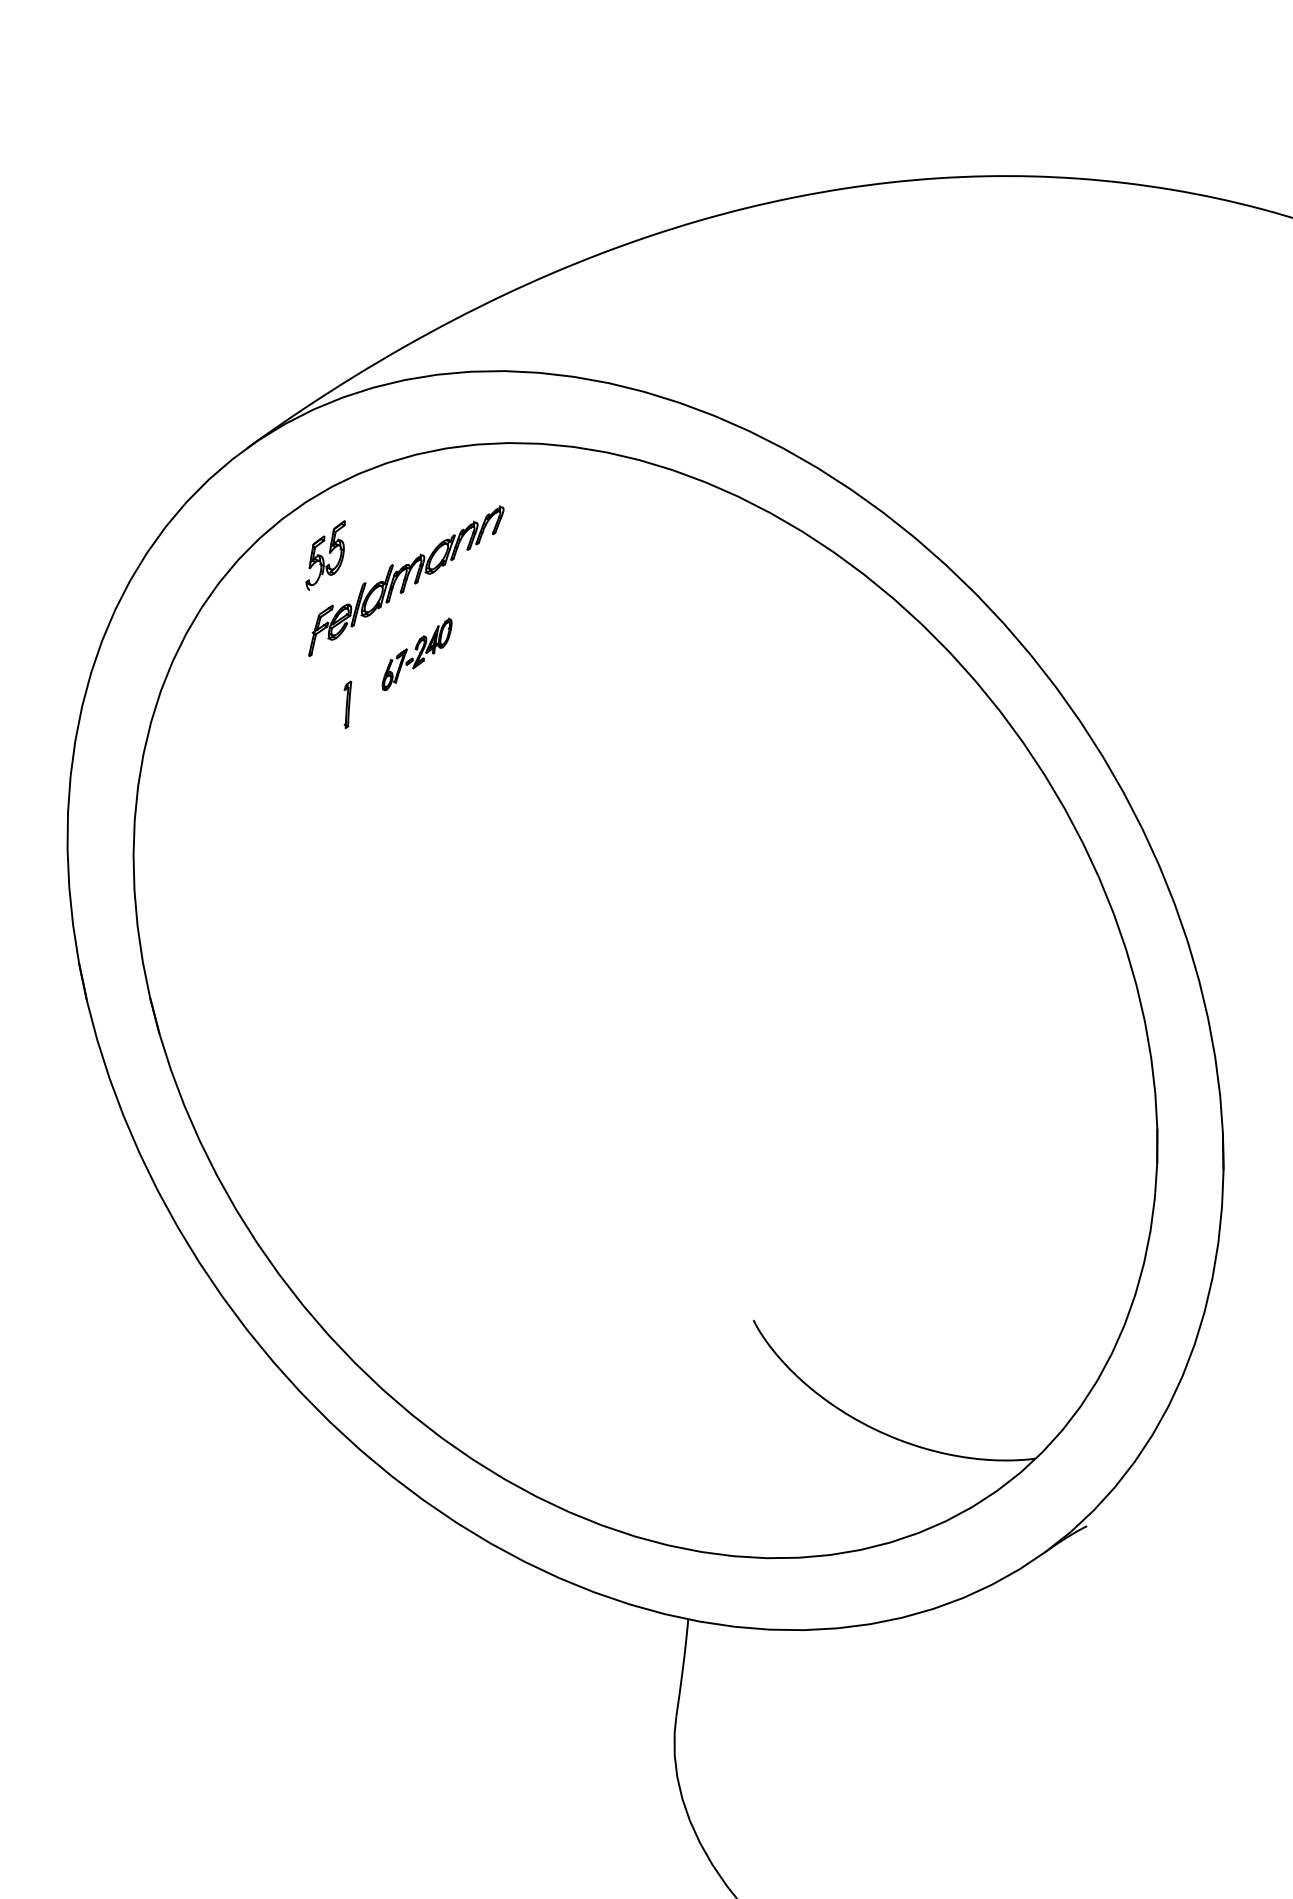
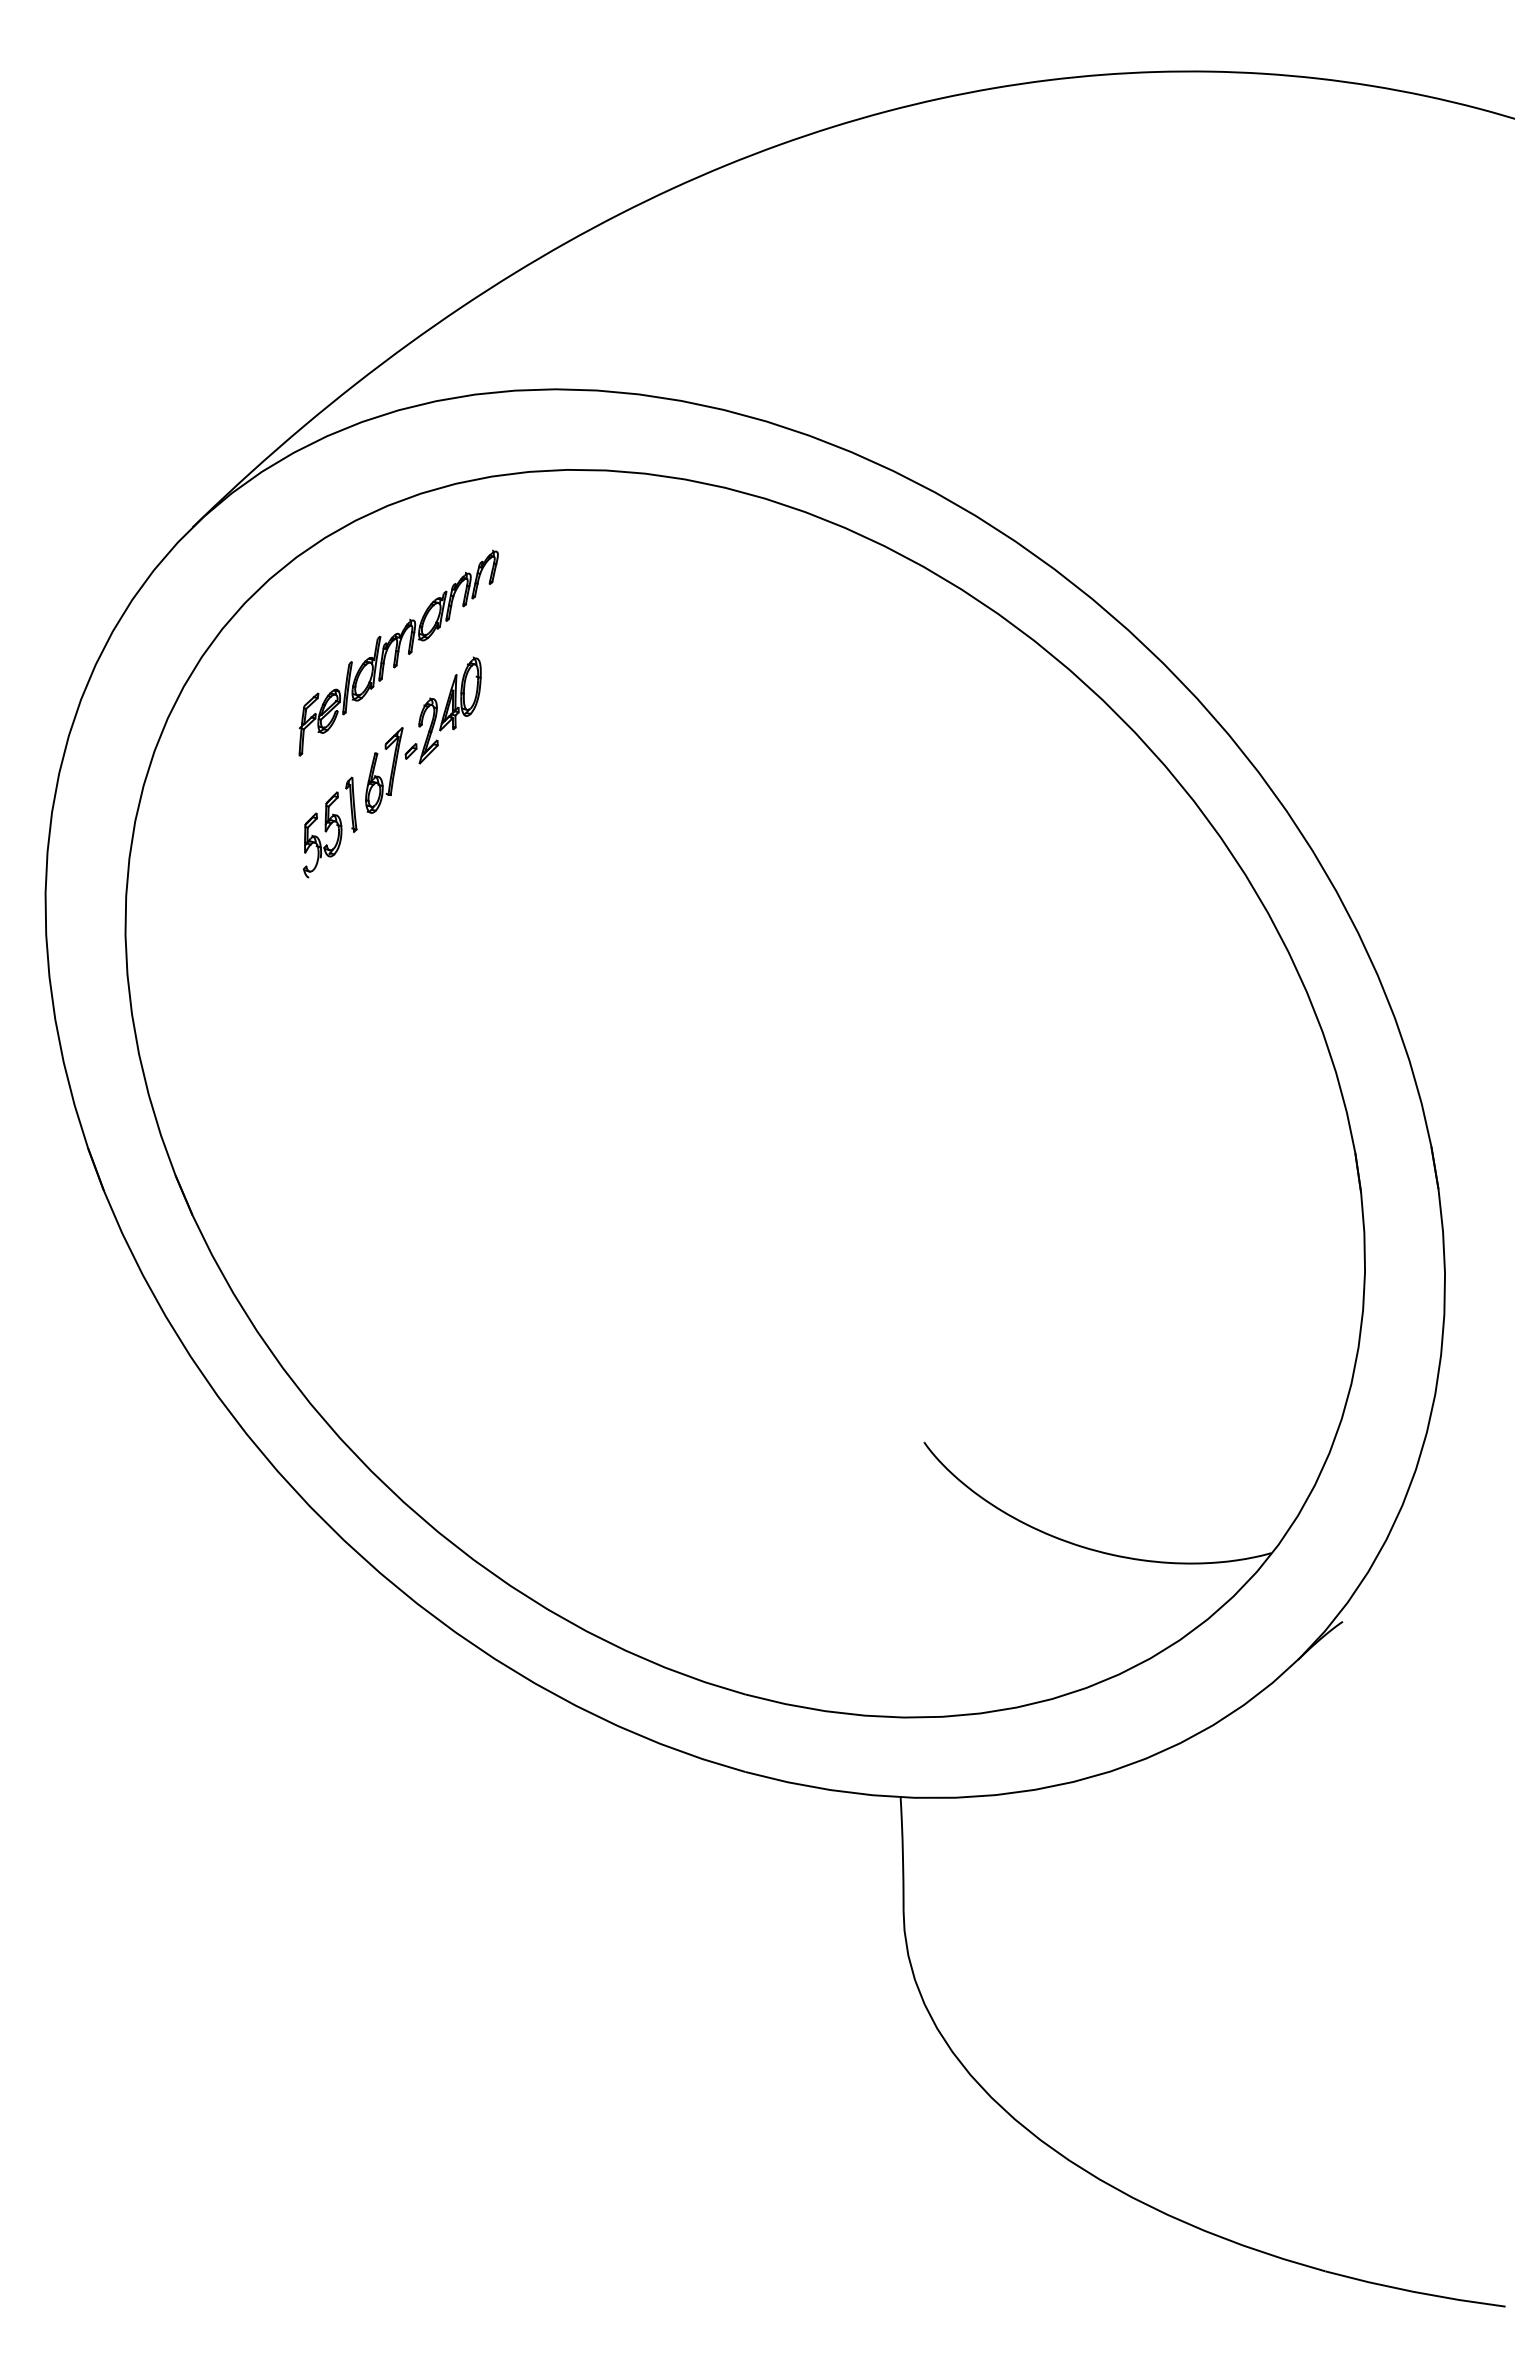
part: (326, 555) -> (322, 834), moved
part: (417, 653) -> (423, 734), size x1.67

